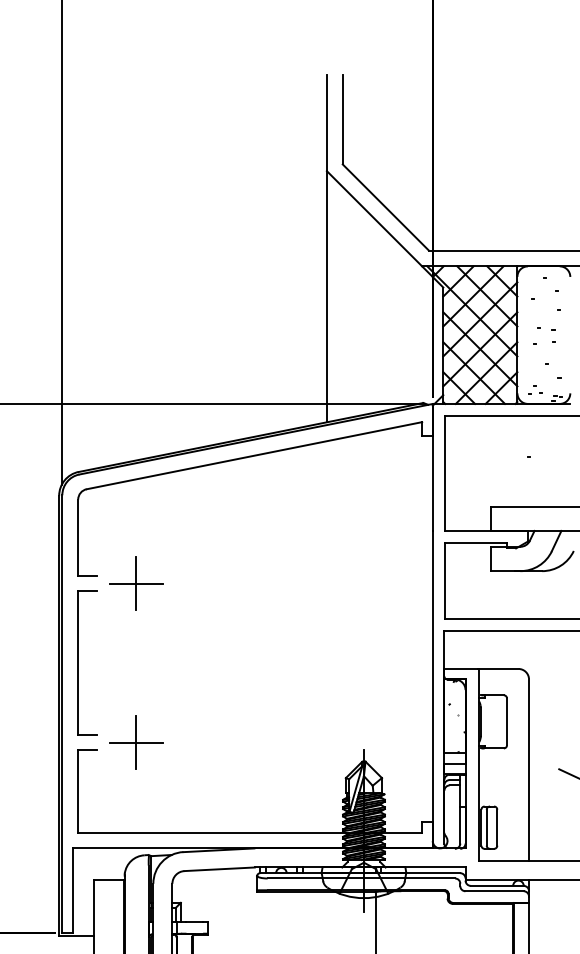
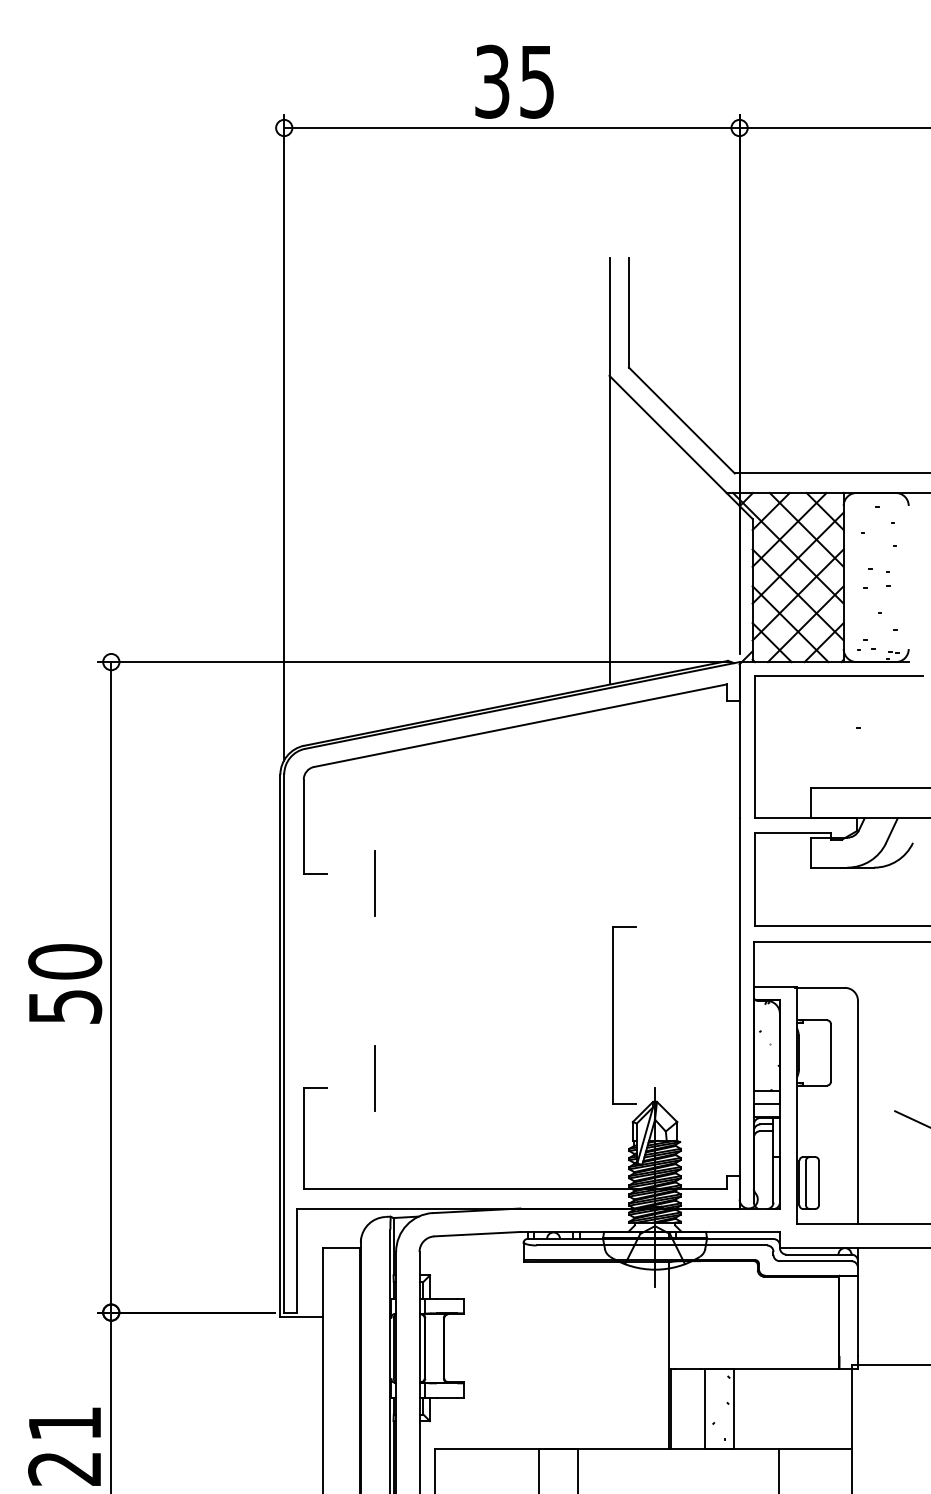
line: (135, 584) -> (374, 883), removed
part: (78, 662) -> (613, 1015), moved
line: (135, 742) -> (374, 1078), removed

